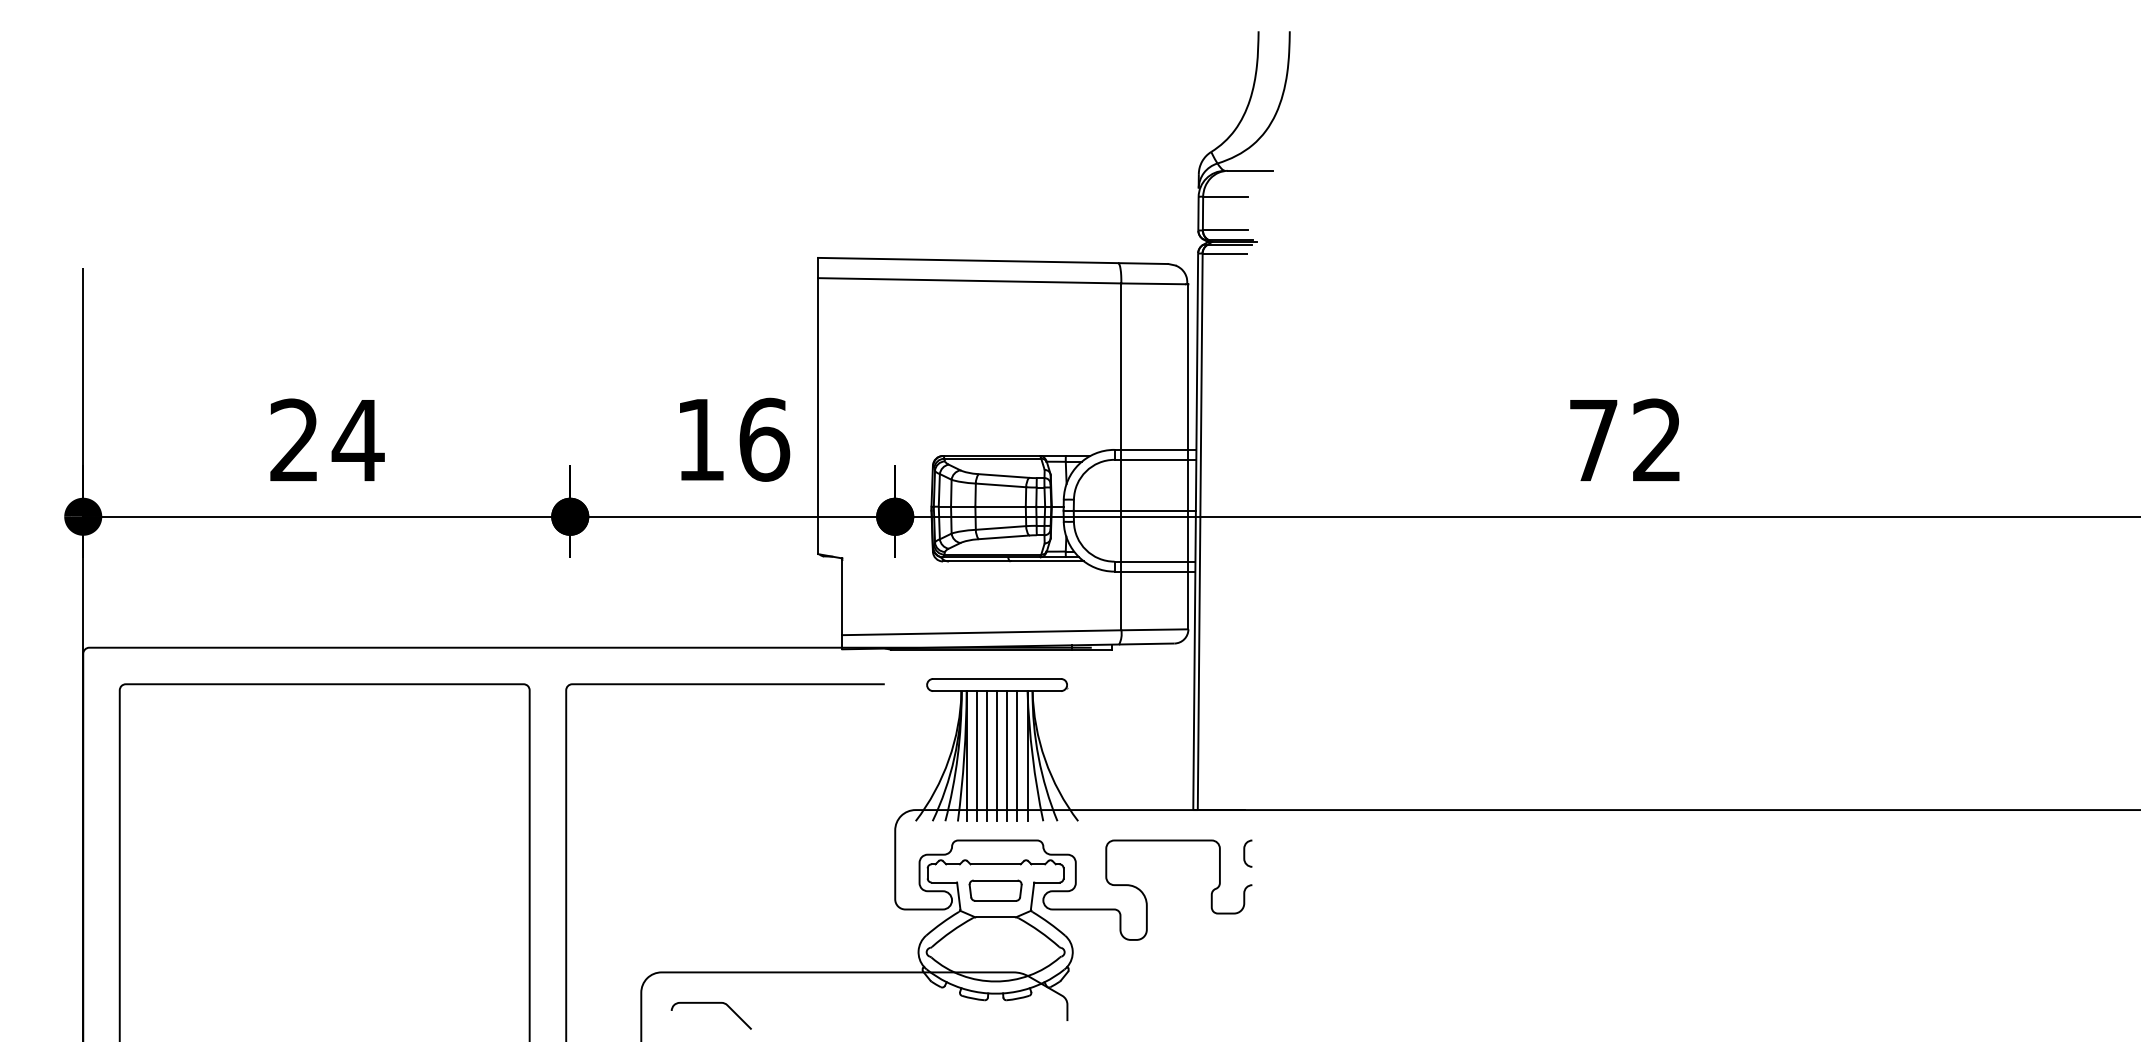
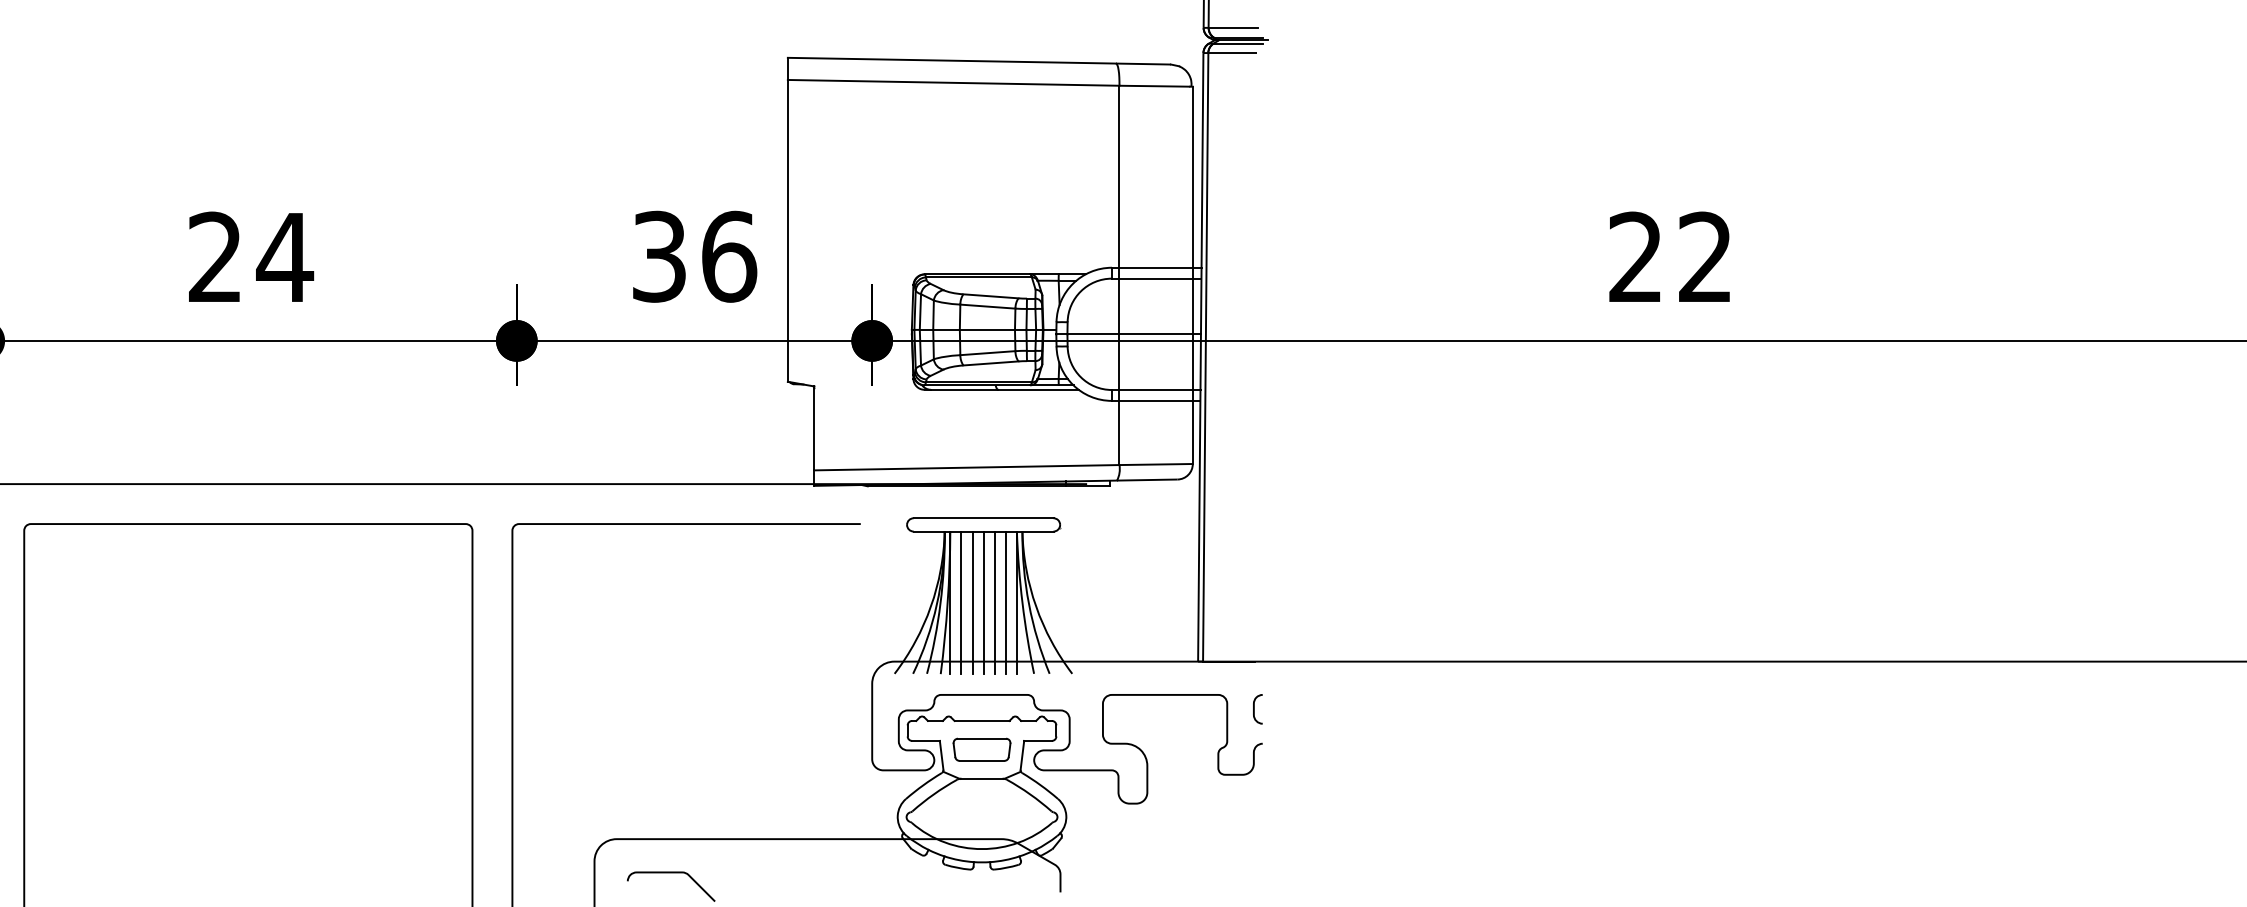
text: (700, 439) -> (659, 256), 16 -> 36
text: (1593, 439) -> (1635, 256), 72 -> 22

